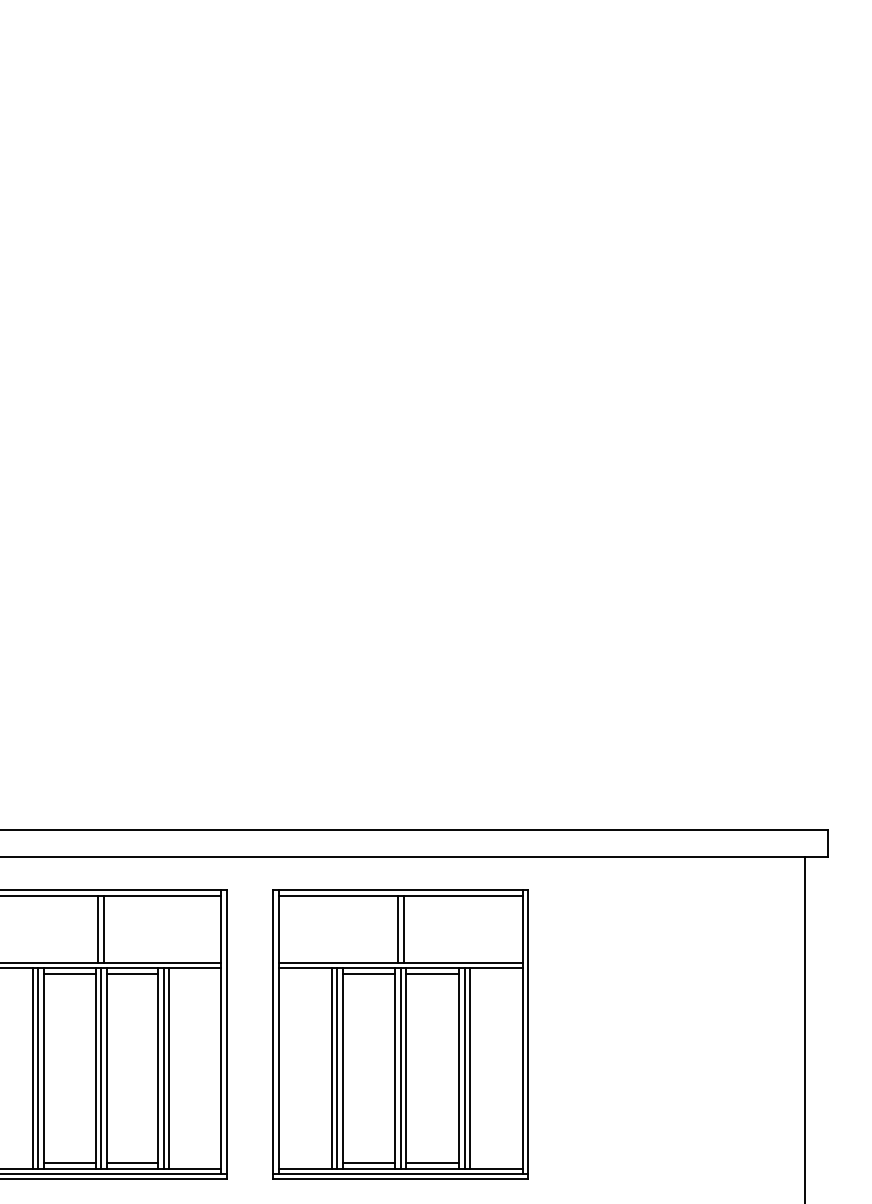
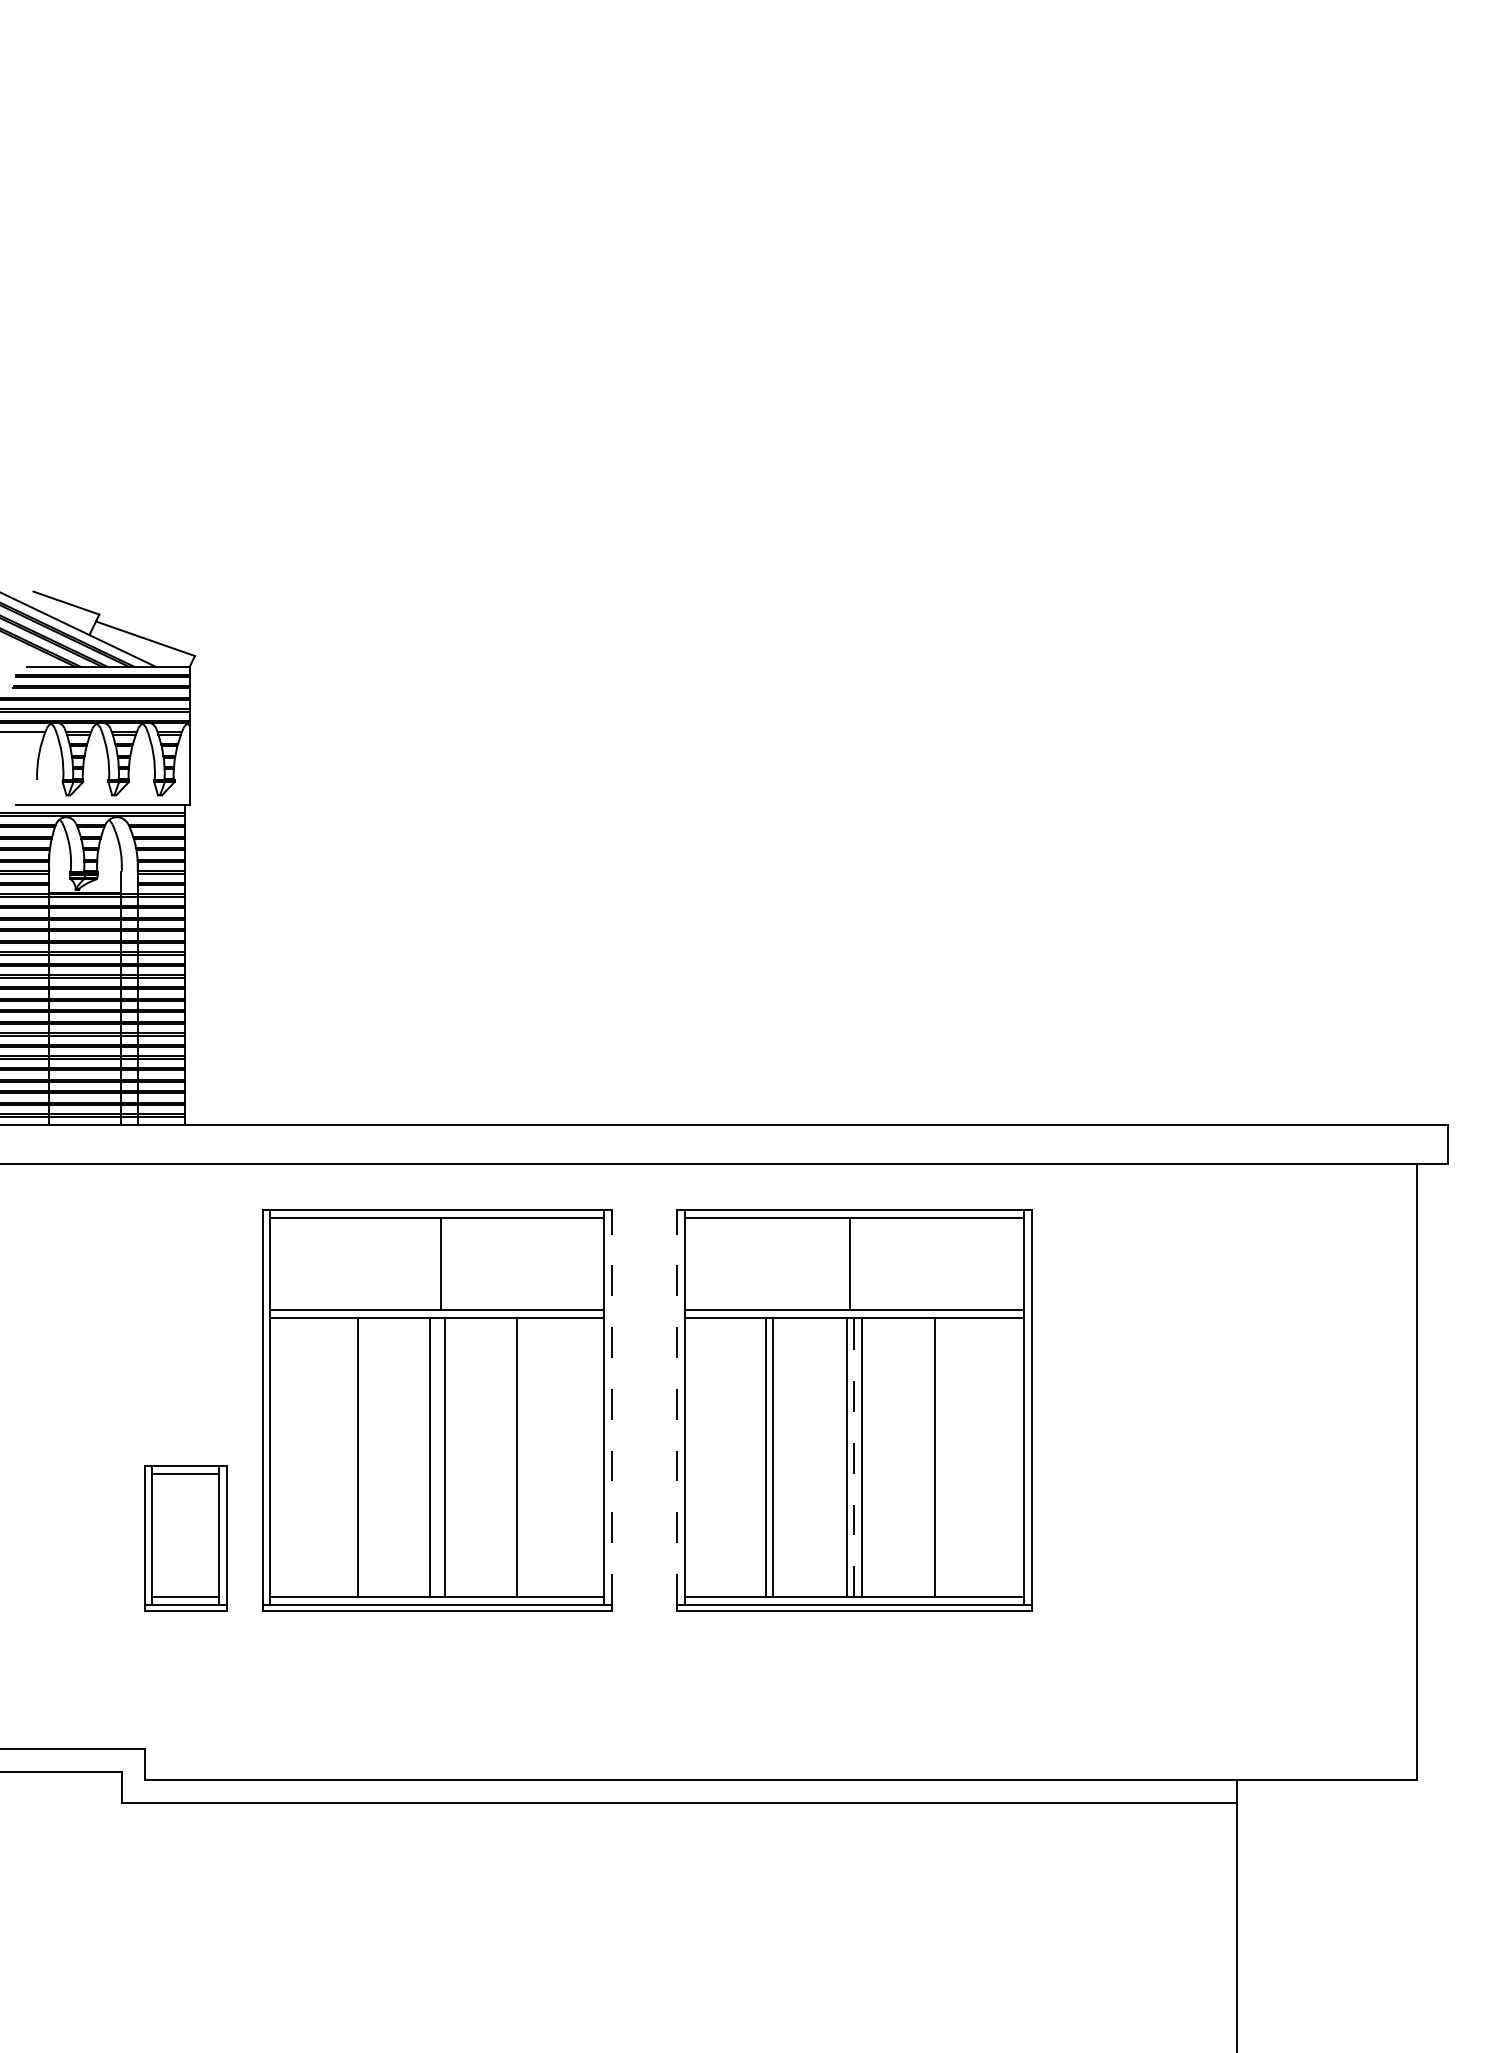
line: (98, 929) -> (433, 1263), removed
line: (403, 929) -> (858, 1263), removed
line: (69, 973) -> (393, 1325), removed
line: (132, 973) -> (481, 1325), removed
line: (368, 973) -> (809, 1325), removed
line: (432, 973) -> (898, 1325), removed
line: (227, 1031) -> (612, 1406), solid -> dashed
line: (273, 1031) -> (676, 1406), solid -> dashed
line: (32, 1068) -> (342, 1457), removed
line: (37, 1068) -> (349, 1457), removed
line: (101, 1068) -> (437, 1457), removed
line: (163, 1068) -> (524, 1457), removed
line: (169, 1068) -> (532, 1457), removed
line: (331, 1068) -> (757, 1457), removed
line: (400, 1068) -> (854, 1457), solid -> dashed
line: (464, 1068) -> (943, 1457), removed
line: (469, 1068) -> (950, 1457), removed
line: (69, 1163) -> (393, 1589), removed
line: (132, 1163) -> (481, 1589), removed
line: (368, 1163) -> (809, 1589), removed
line: (432, 1163) -> (898, 1589), removed

